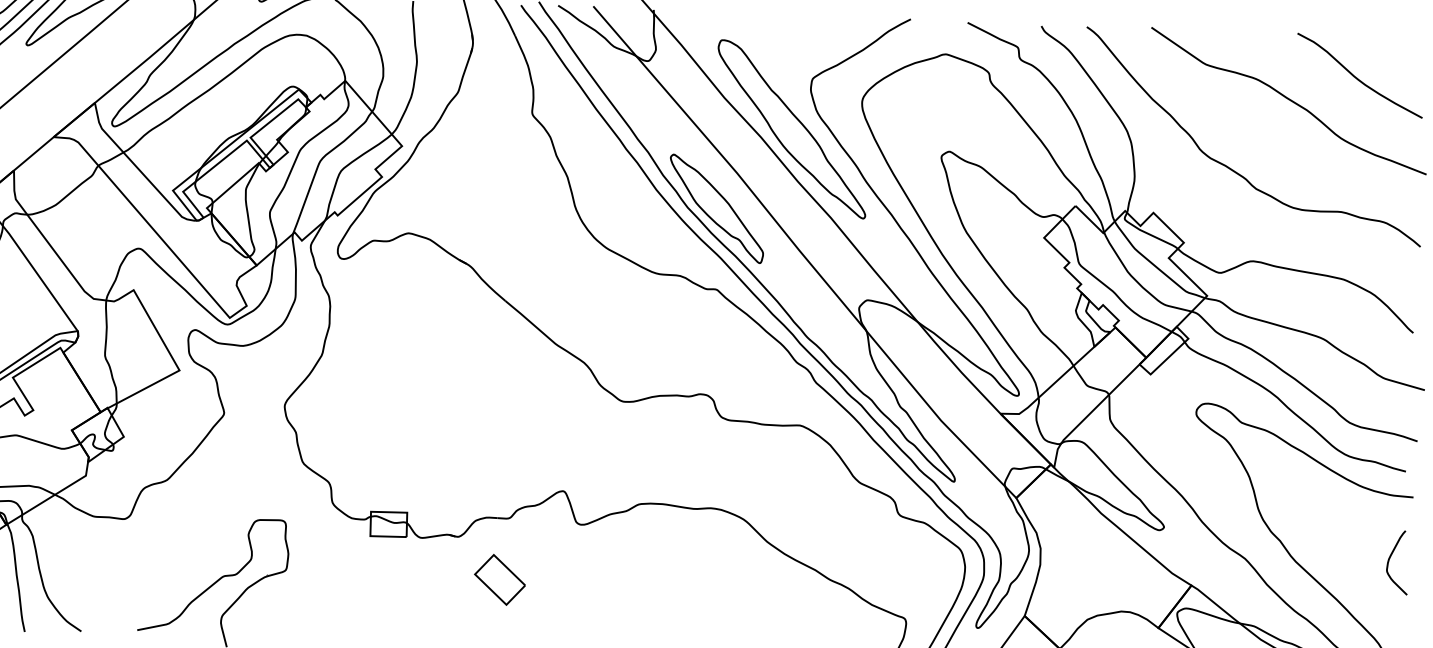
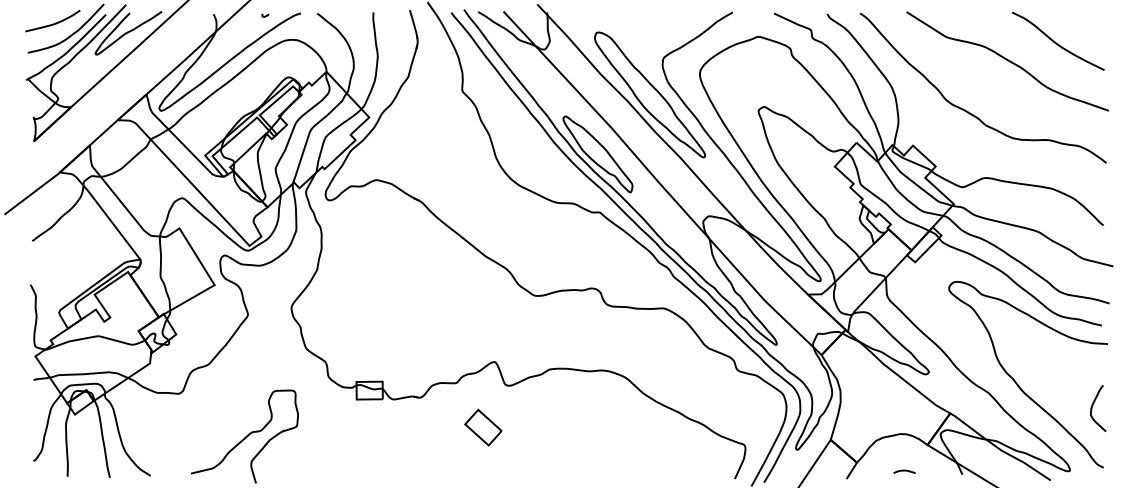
curve: (1391, 558) -> (1093, 405), moved
part: (500, 579) -> (483, 427), moved

